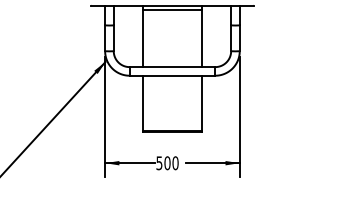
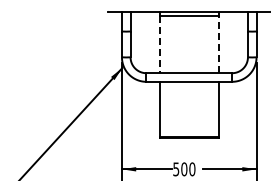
line: (142, 38) -> (159, 44), solid -> dashed
line: (202, 38) -> (219, 44), solid -> dashed

